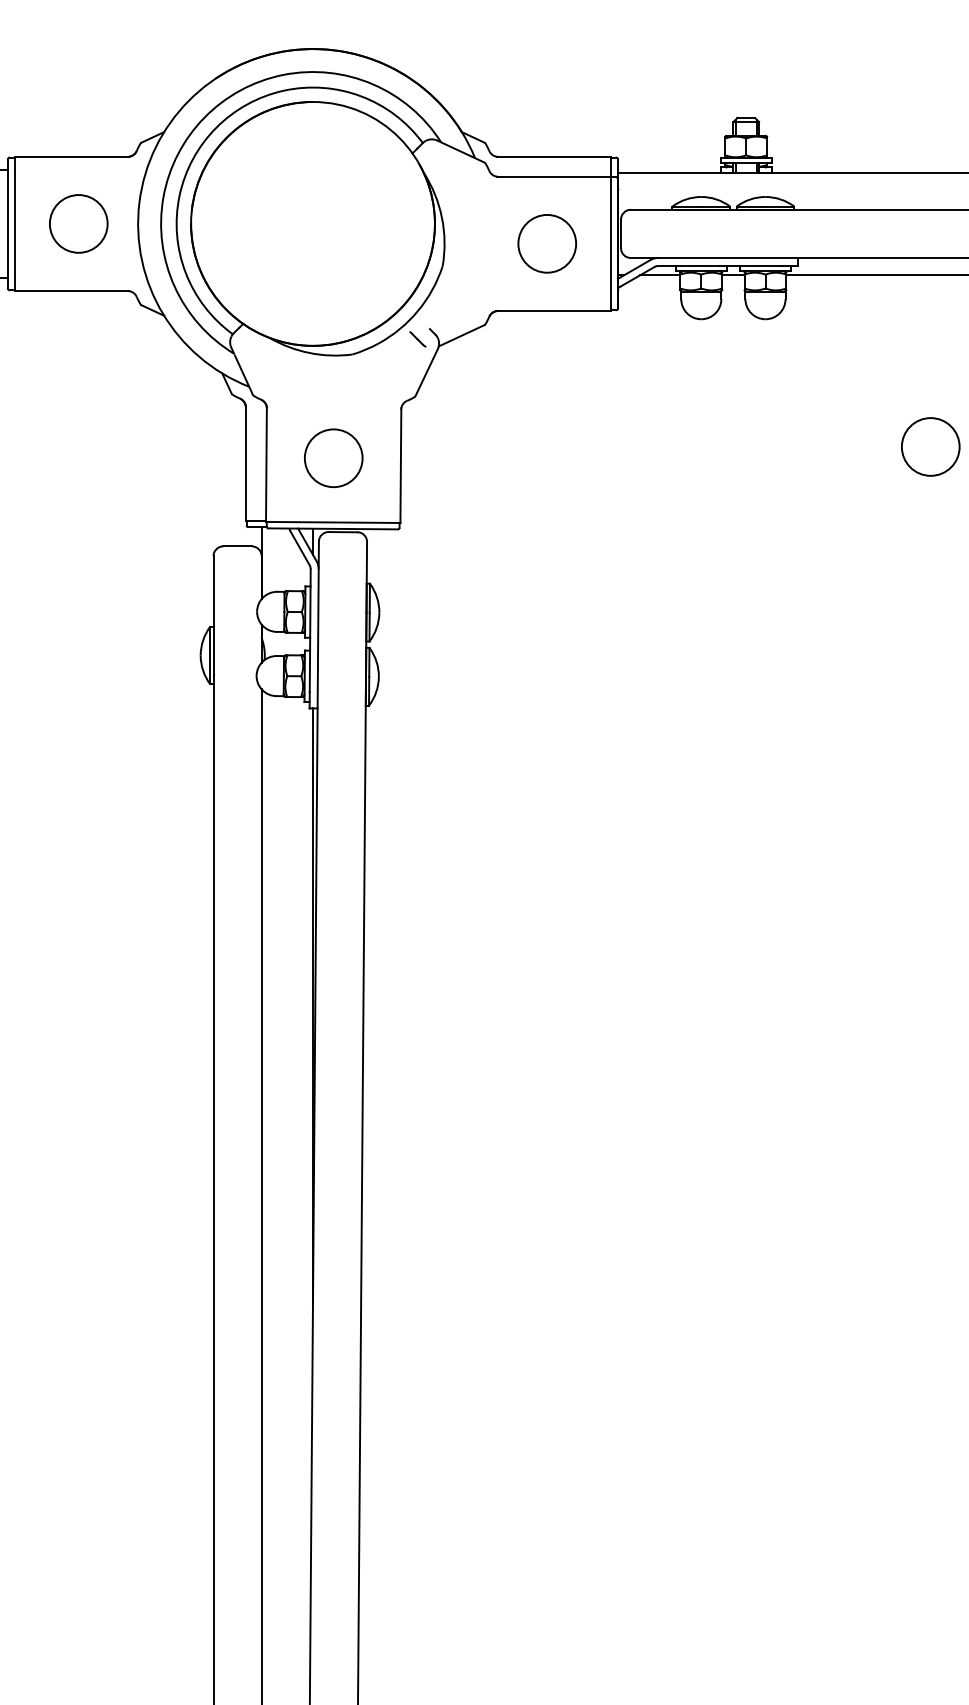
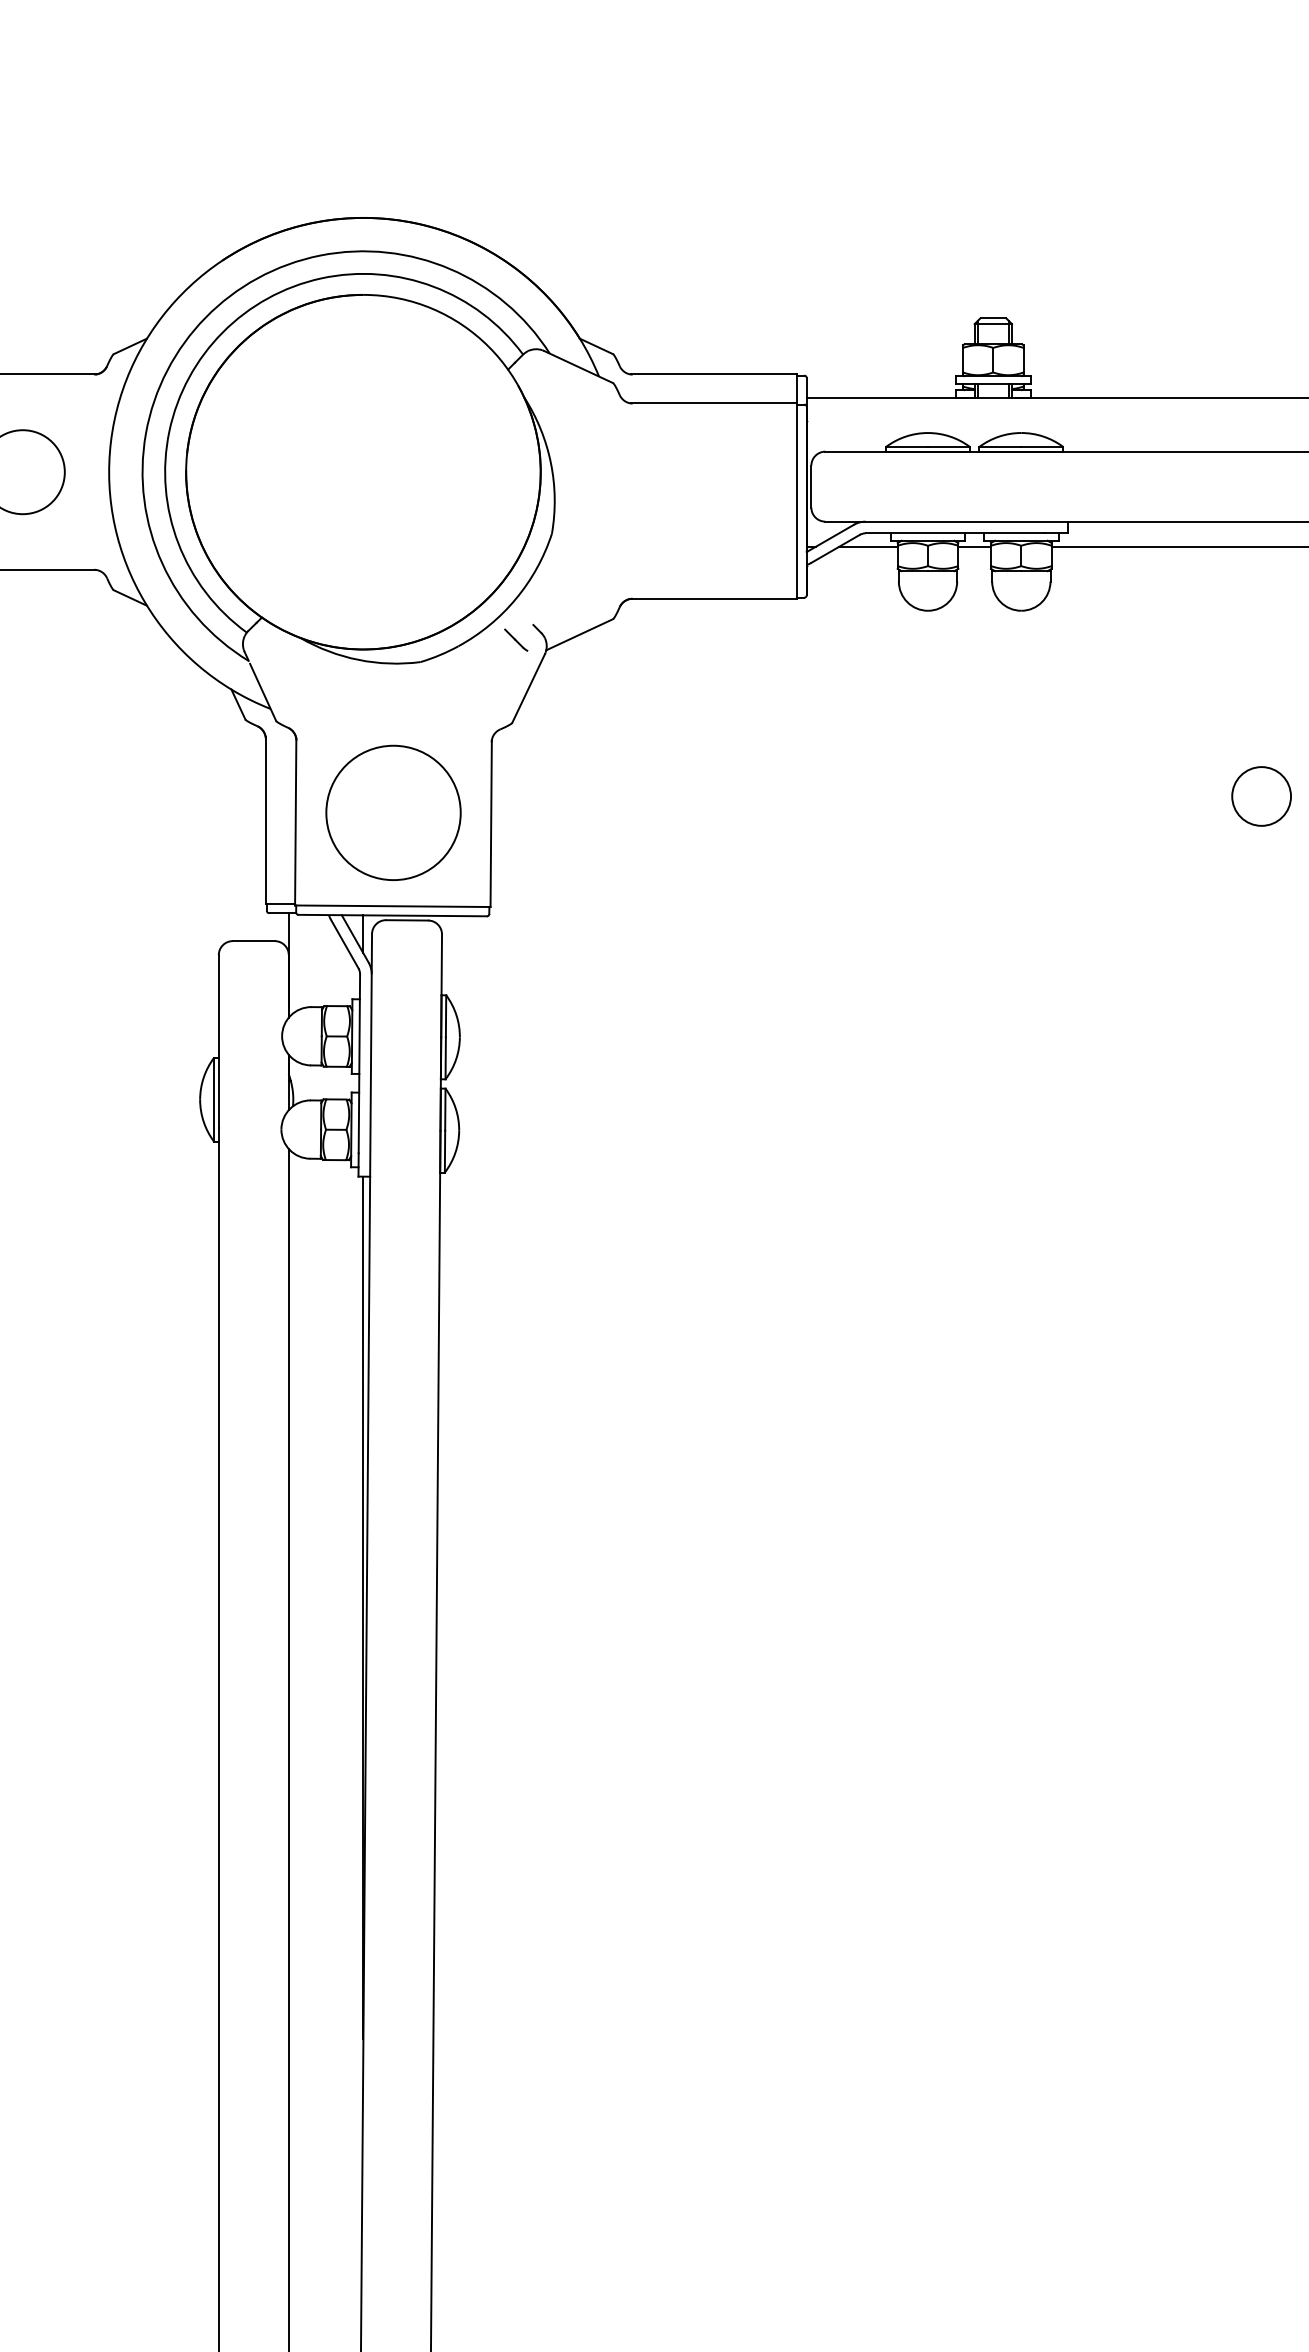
circle: (546, 243) -> (702, 500), removed
circle: (930, 446) -> (1261, 795), size x0.7
circle: (333, 458) -> (393, 813), size x1.6

